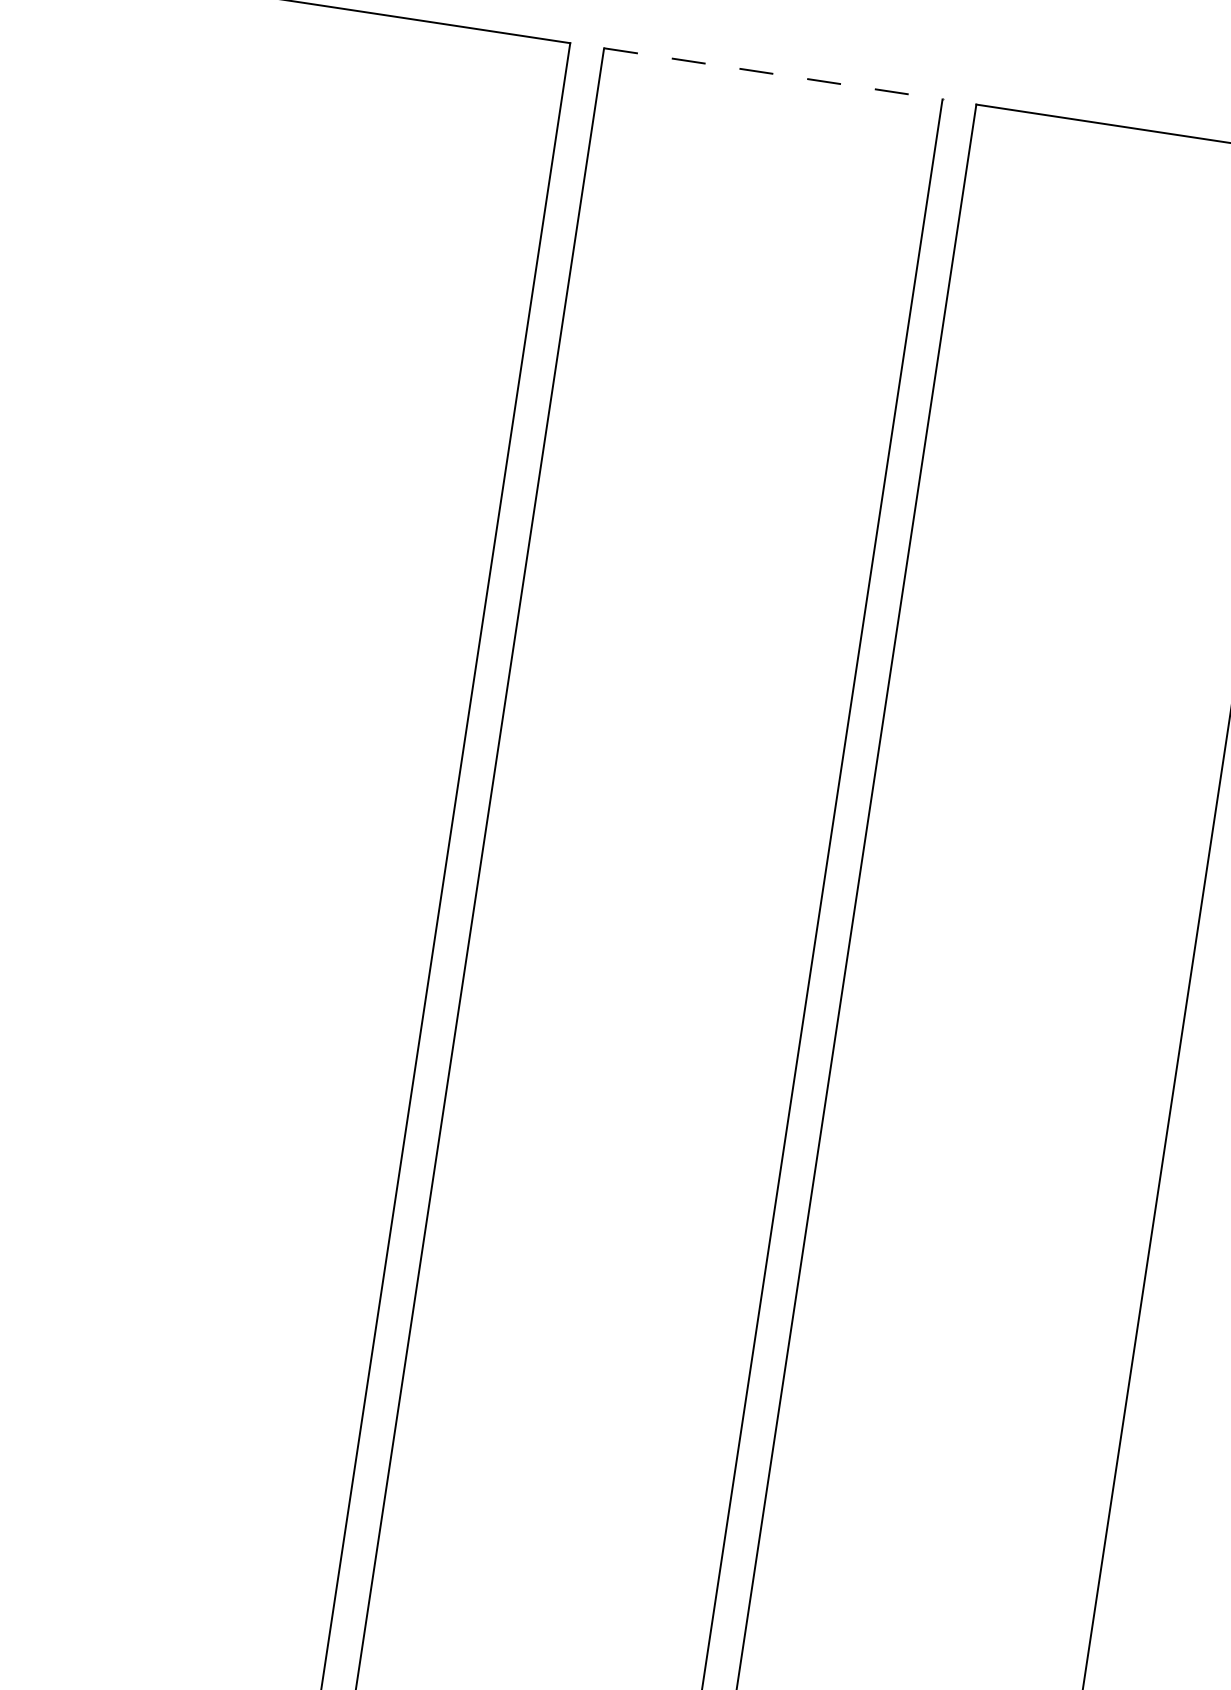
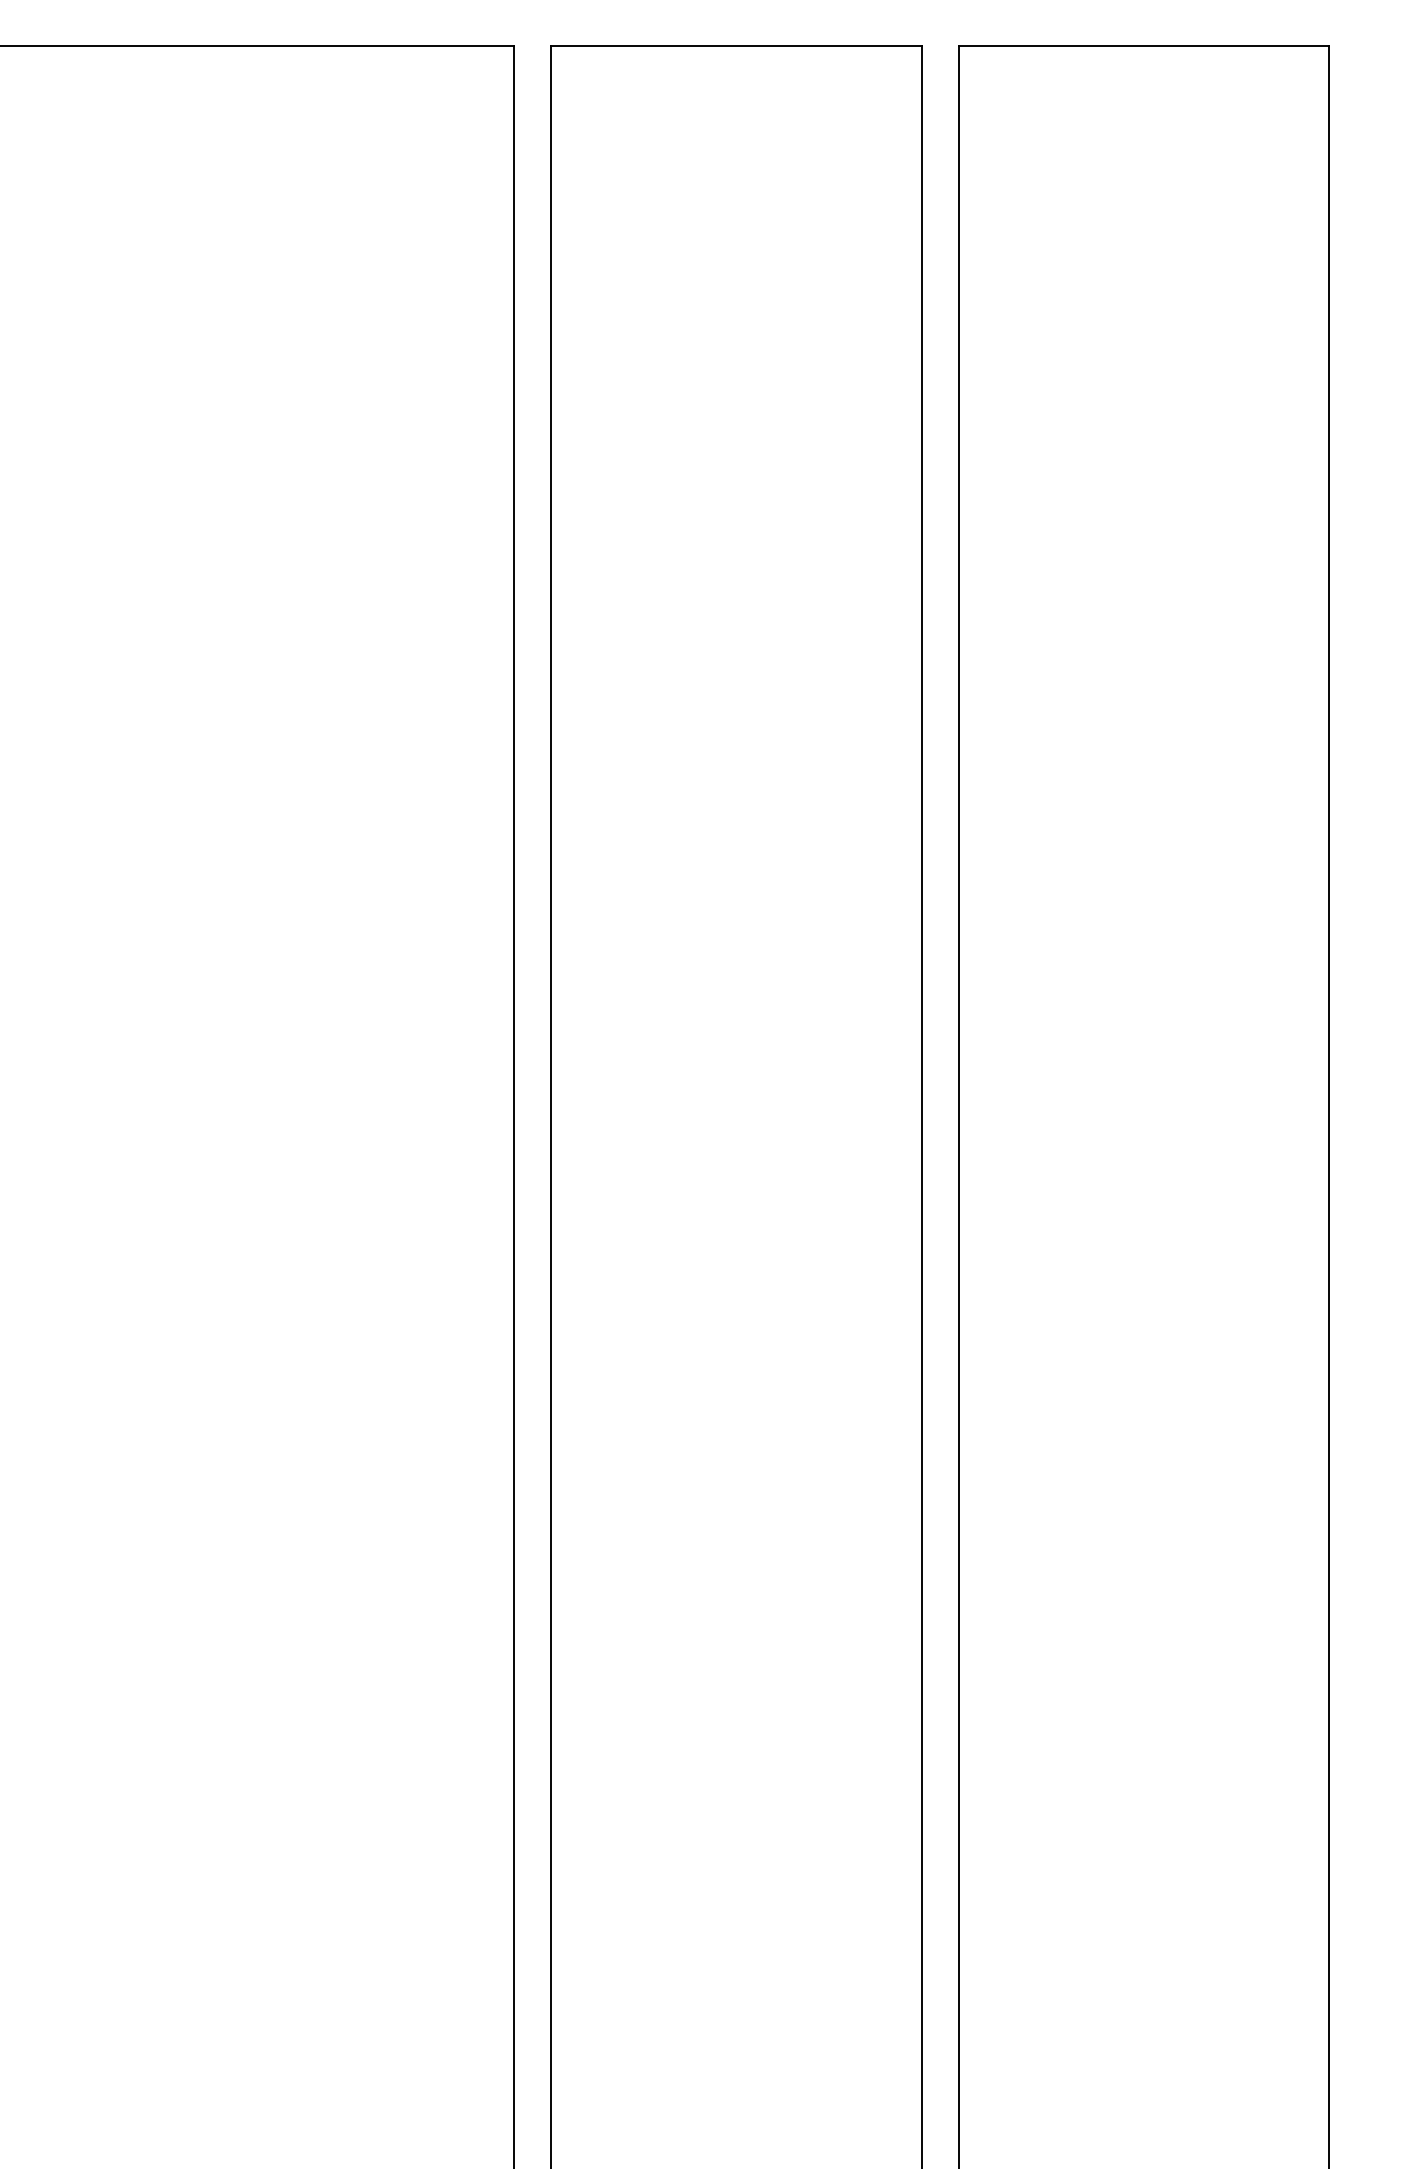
line: (773, 73) -> (736, 45), dashed -> solid

